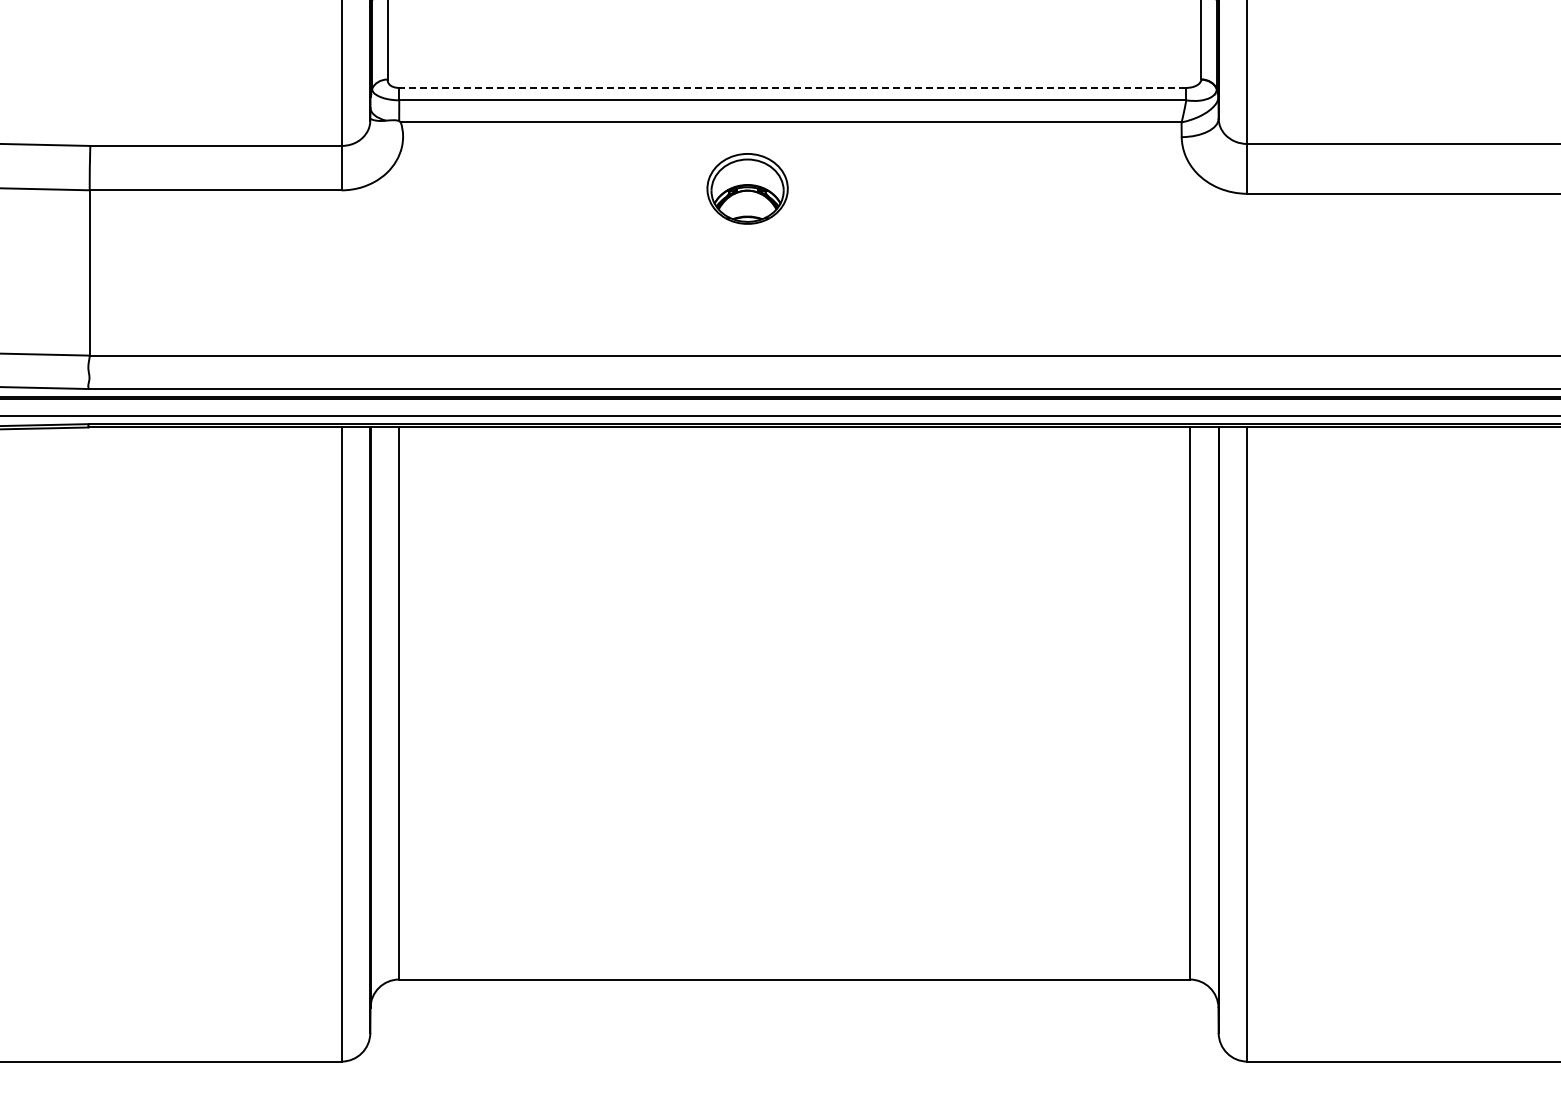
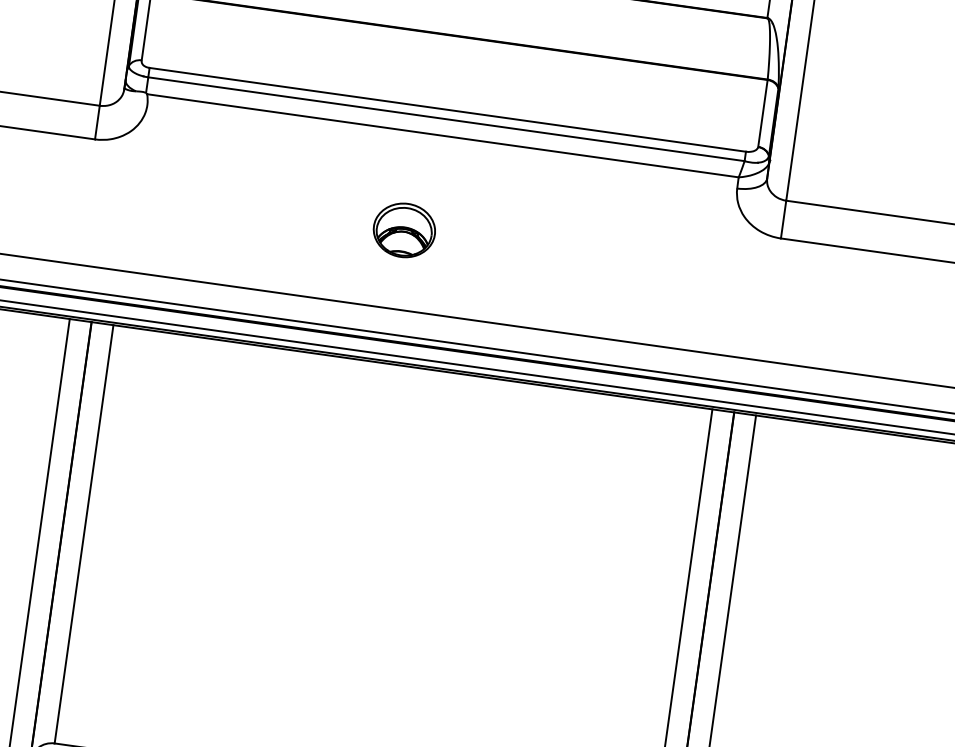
line: (792, 87) -> (447, 109), dashed -> solid
part: (747, 188) -> (404, 230), moved

